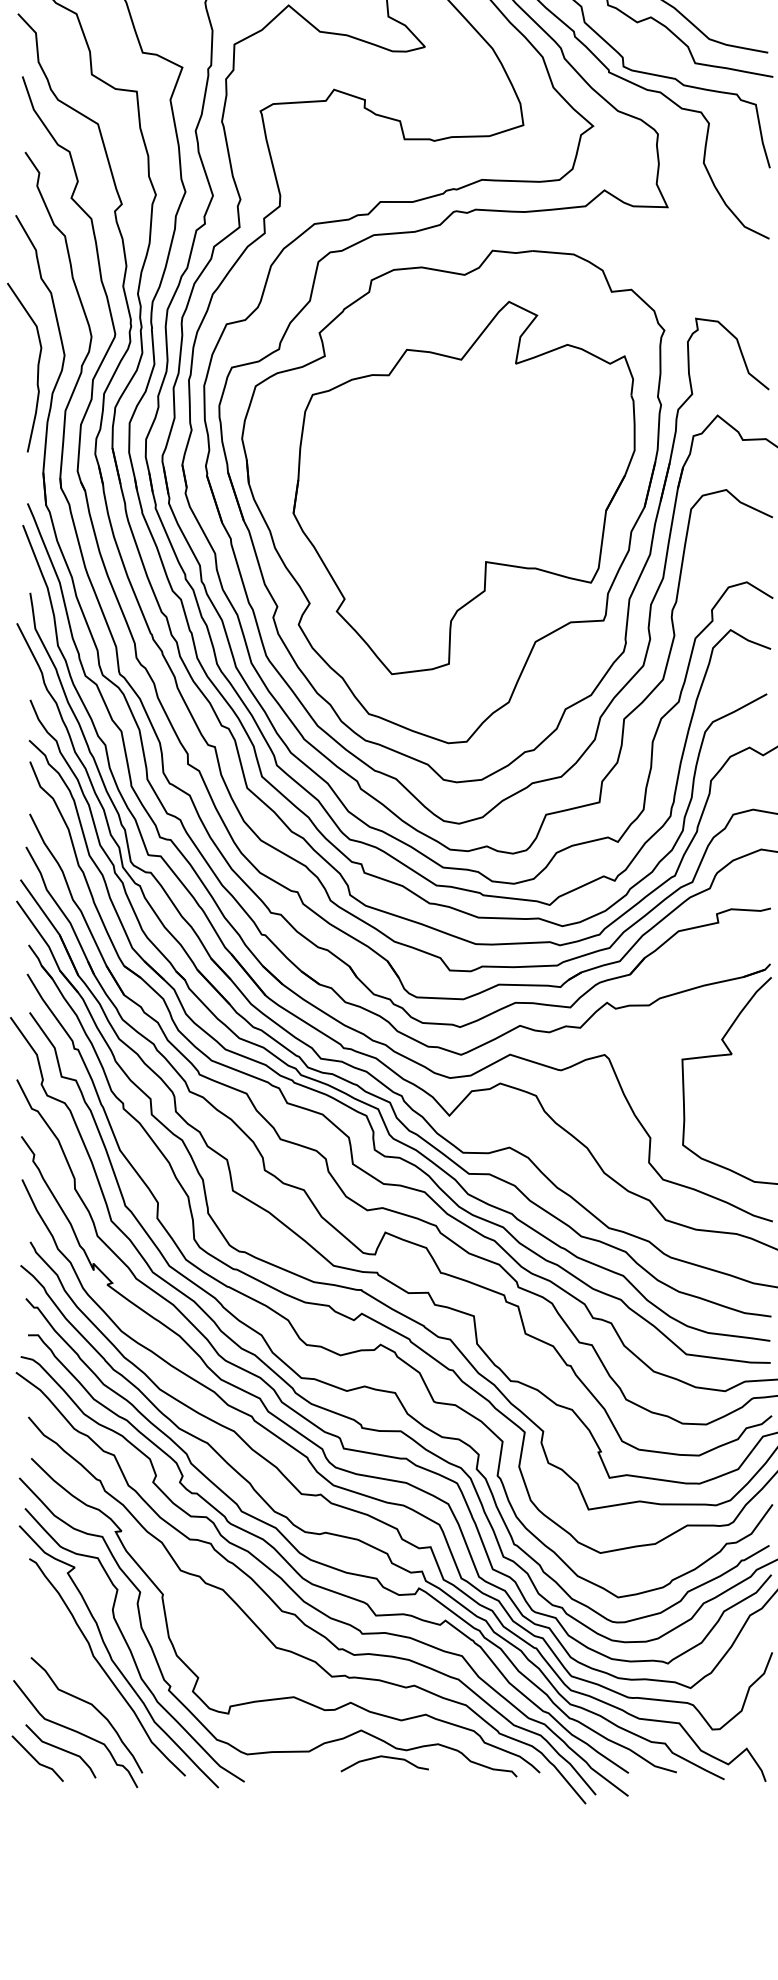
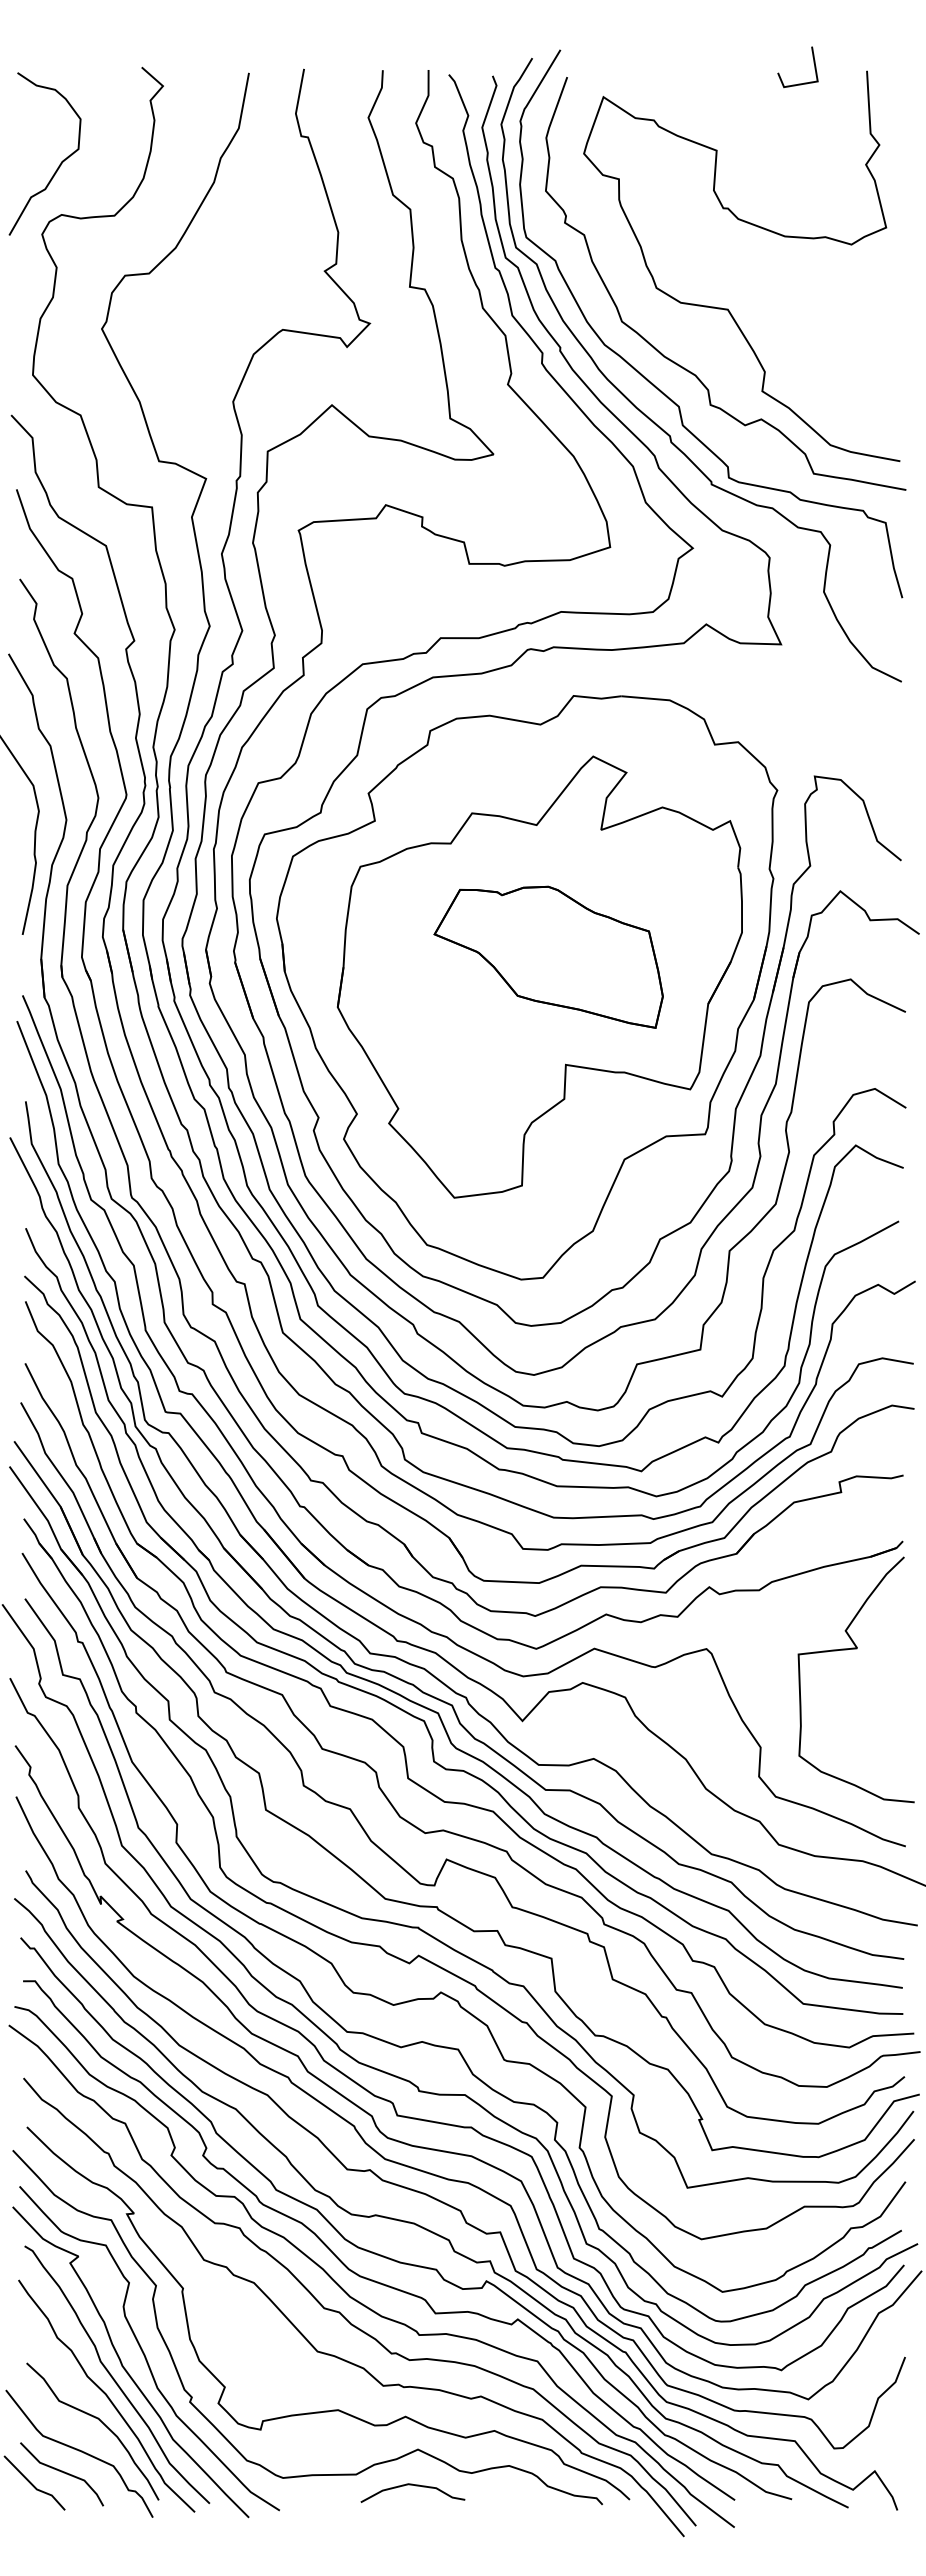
part: (471, 470) -> (548, 956), added
curve: (98, 1684) -> (106, 2395), added
curve: (386, 1758) -> (415, 2486), moved

